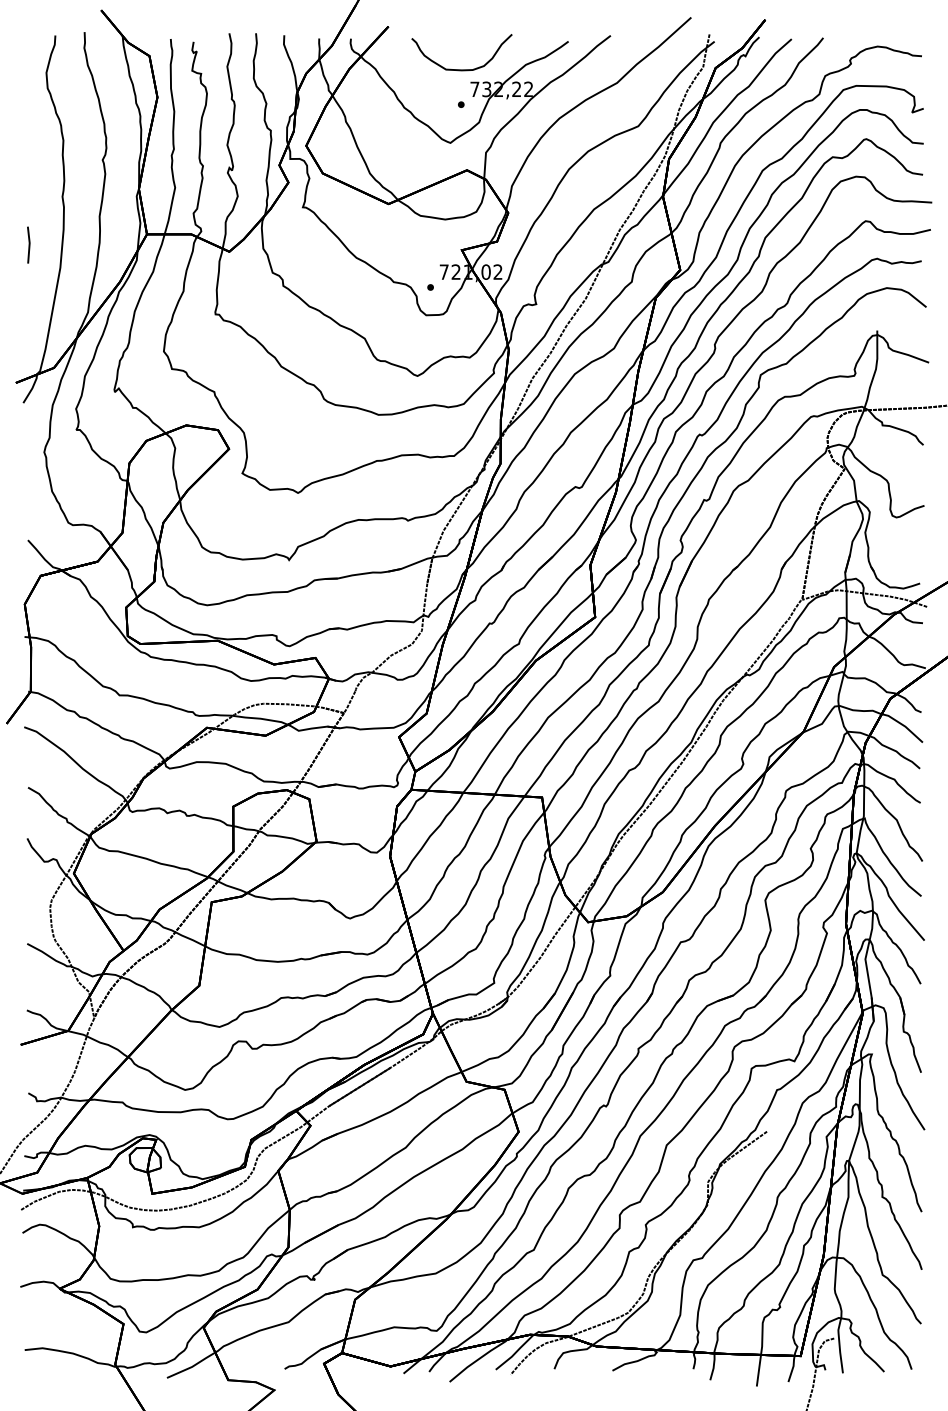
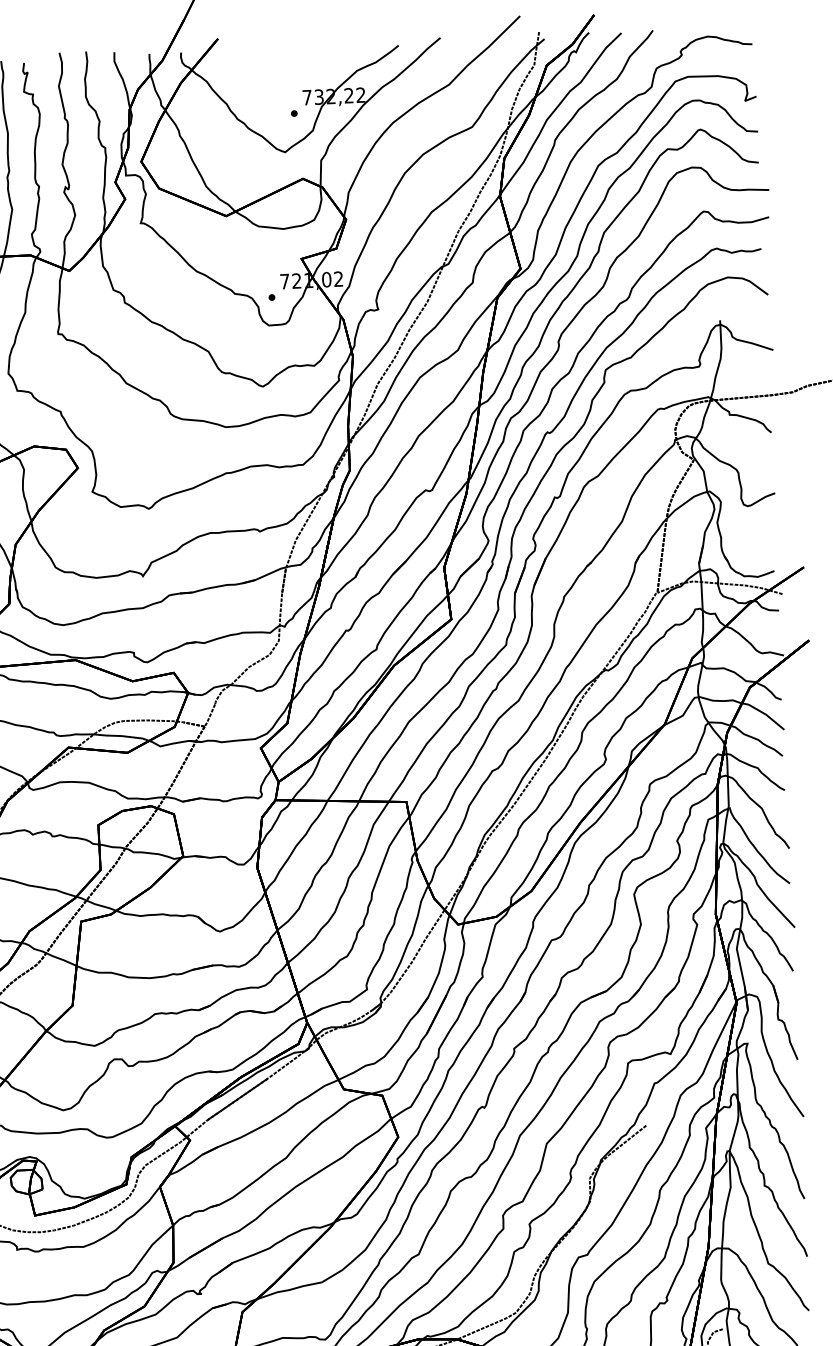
curve: (461, 69) -> (292, 78), removed

